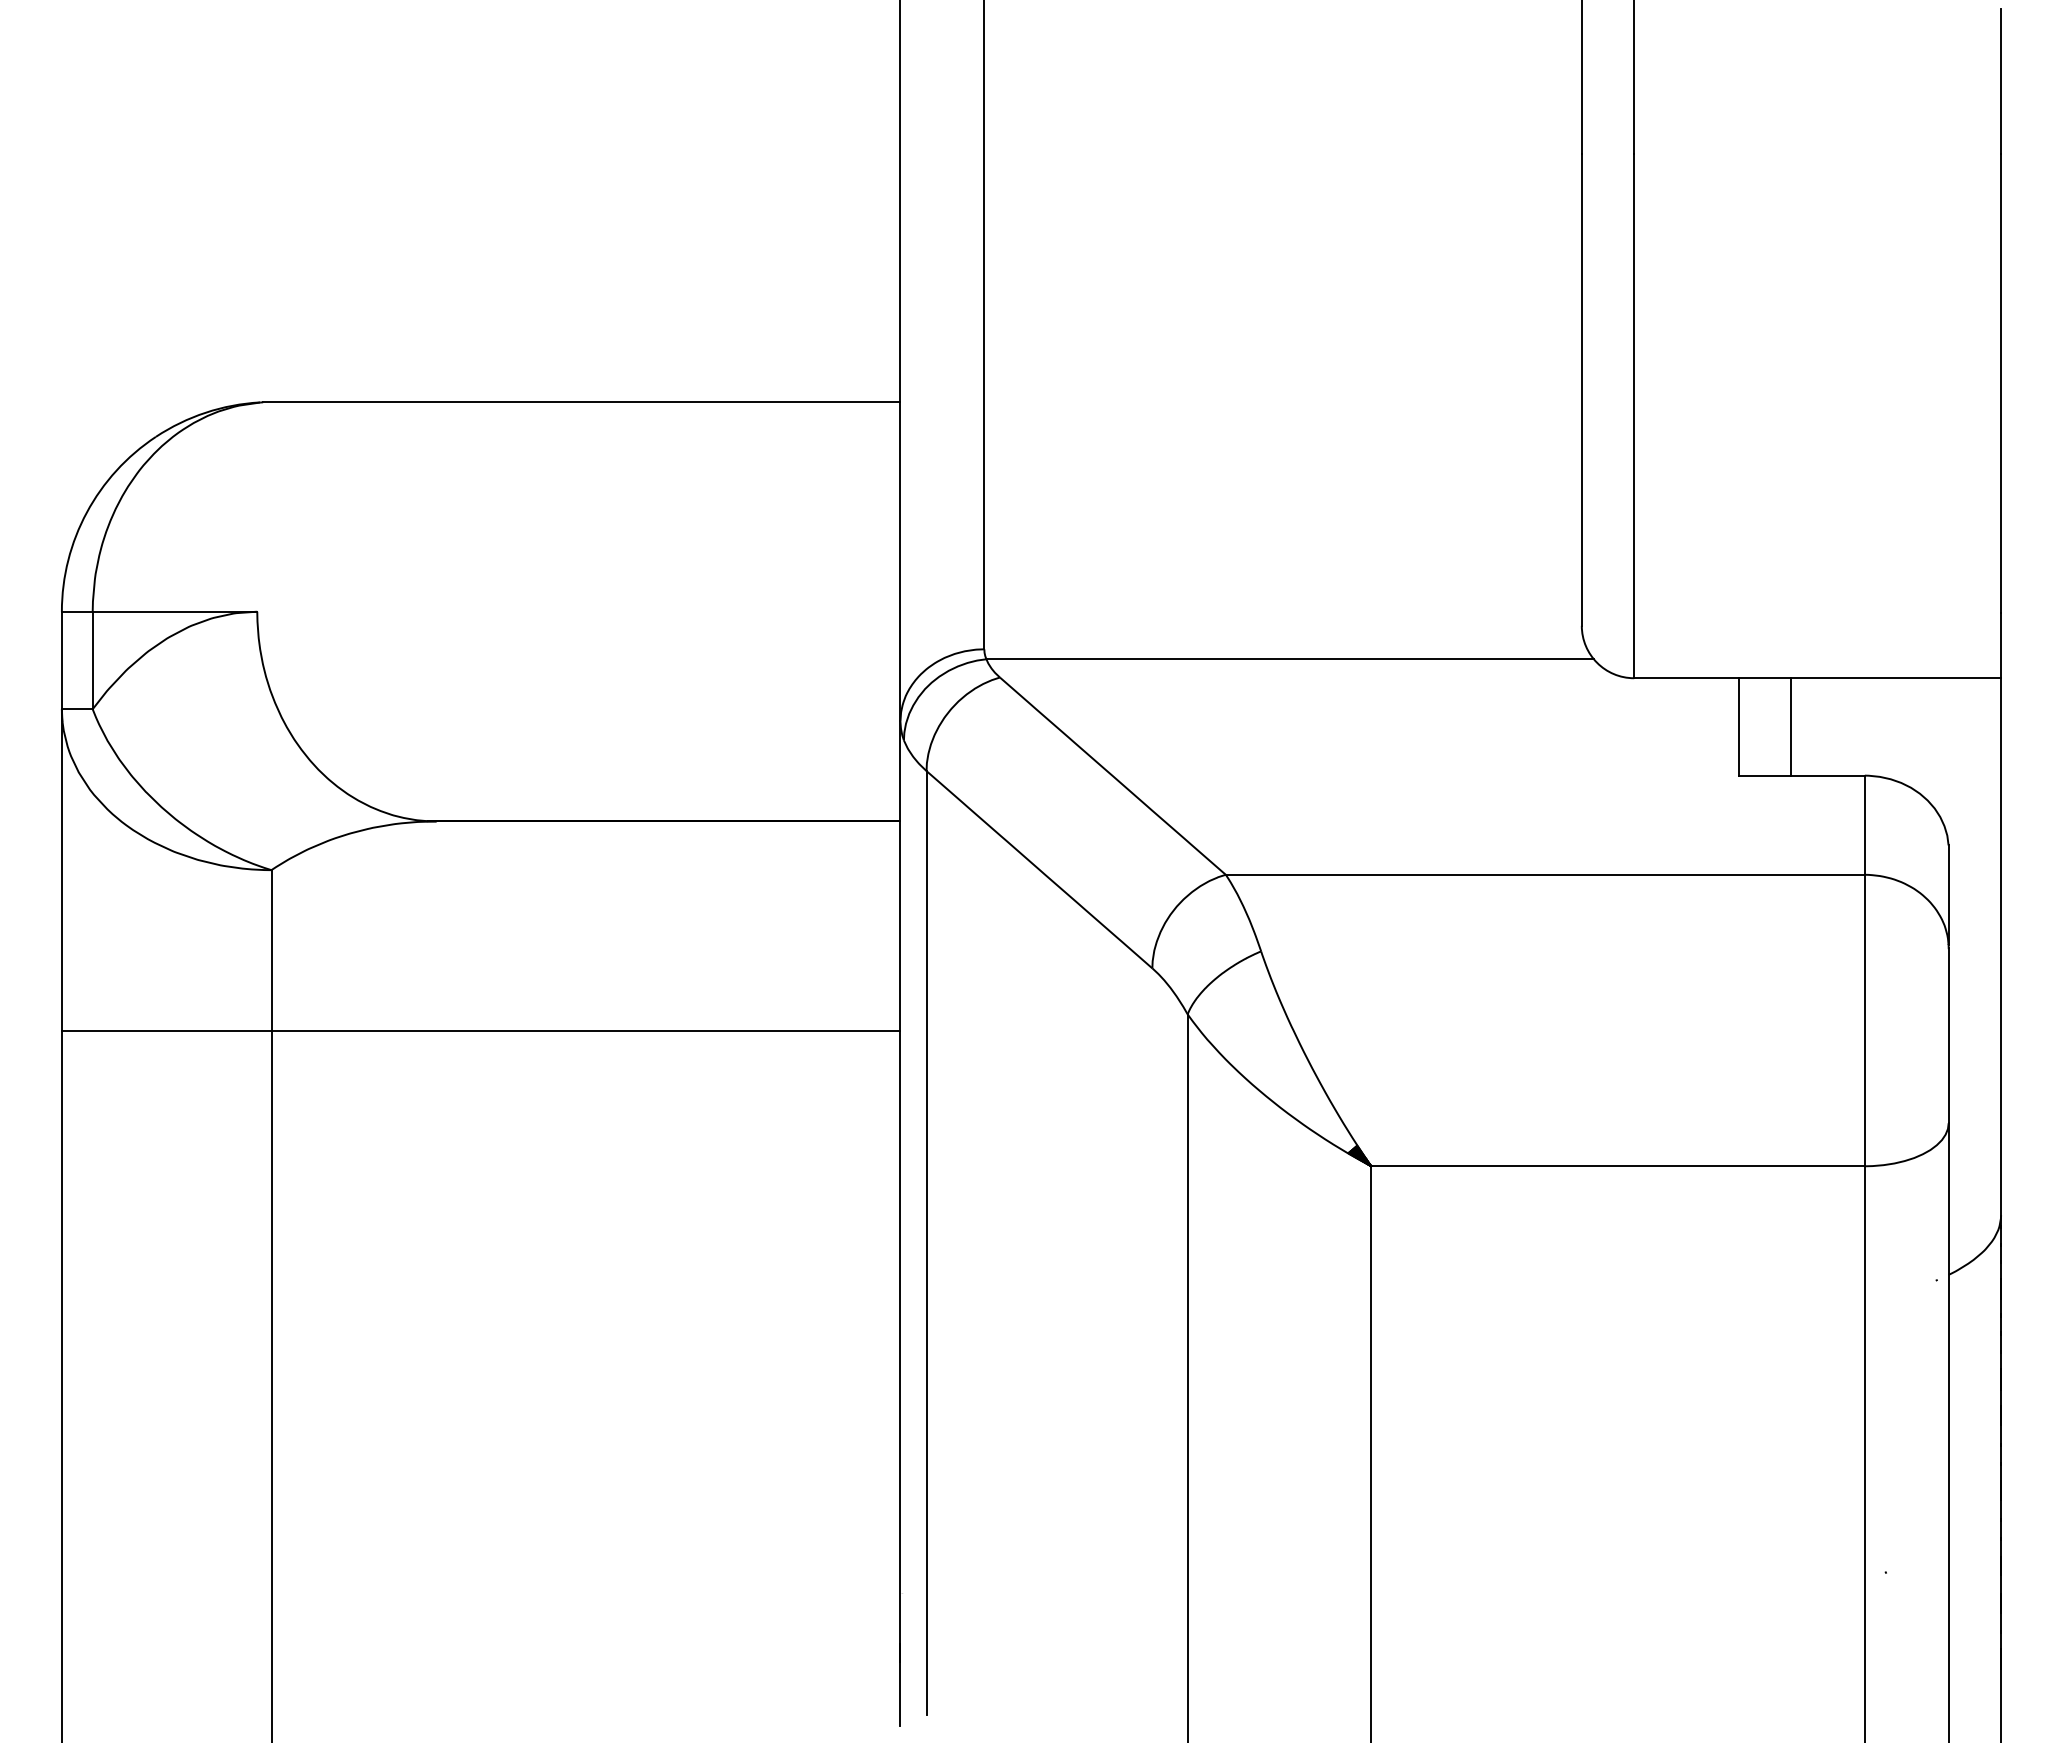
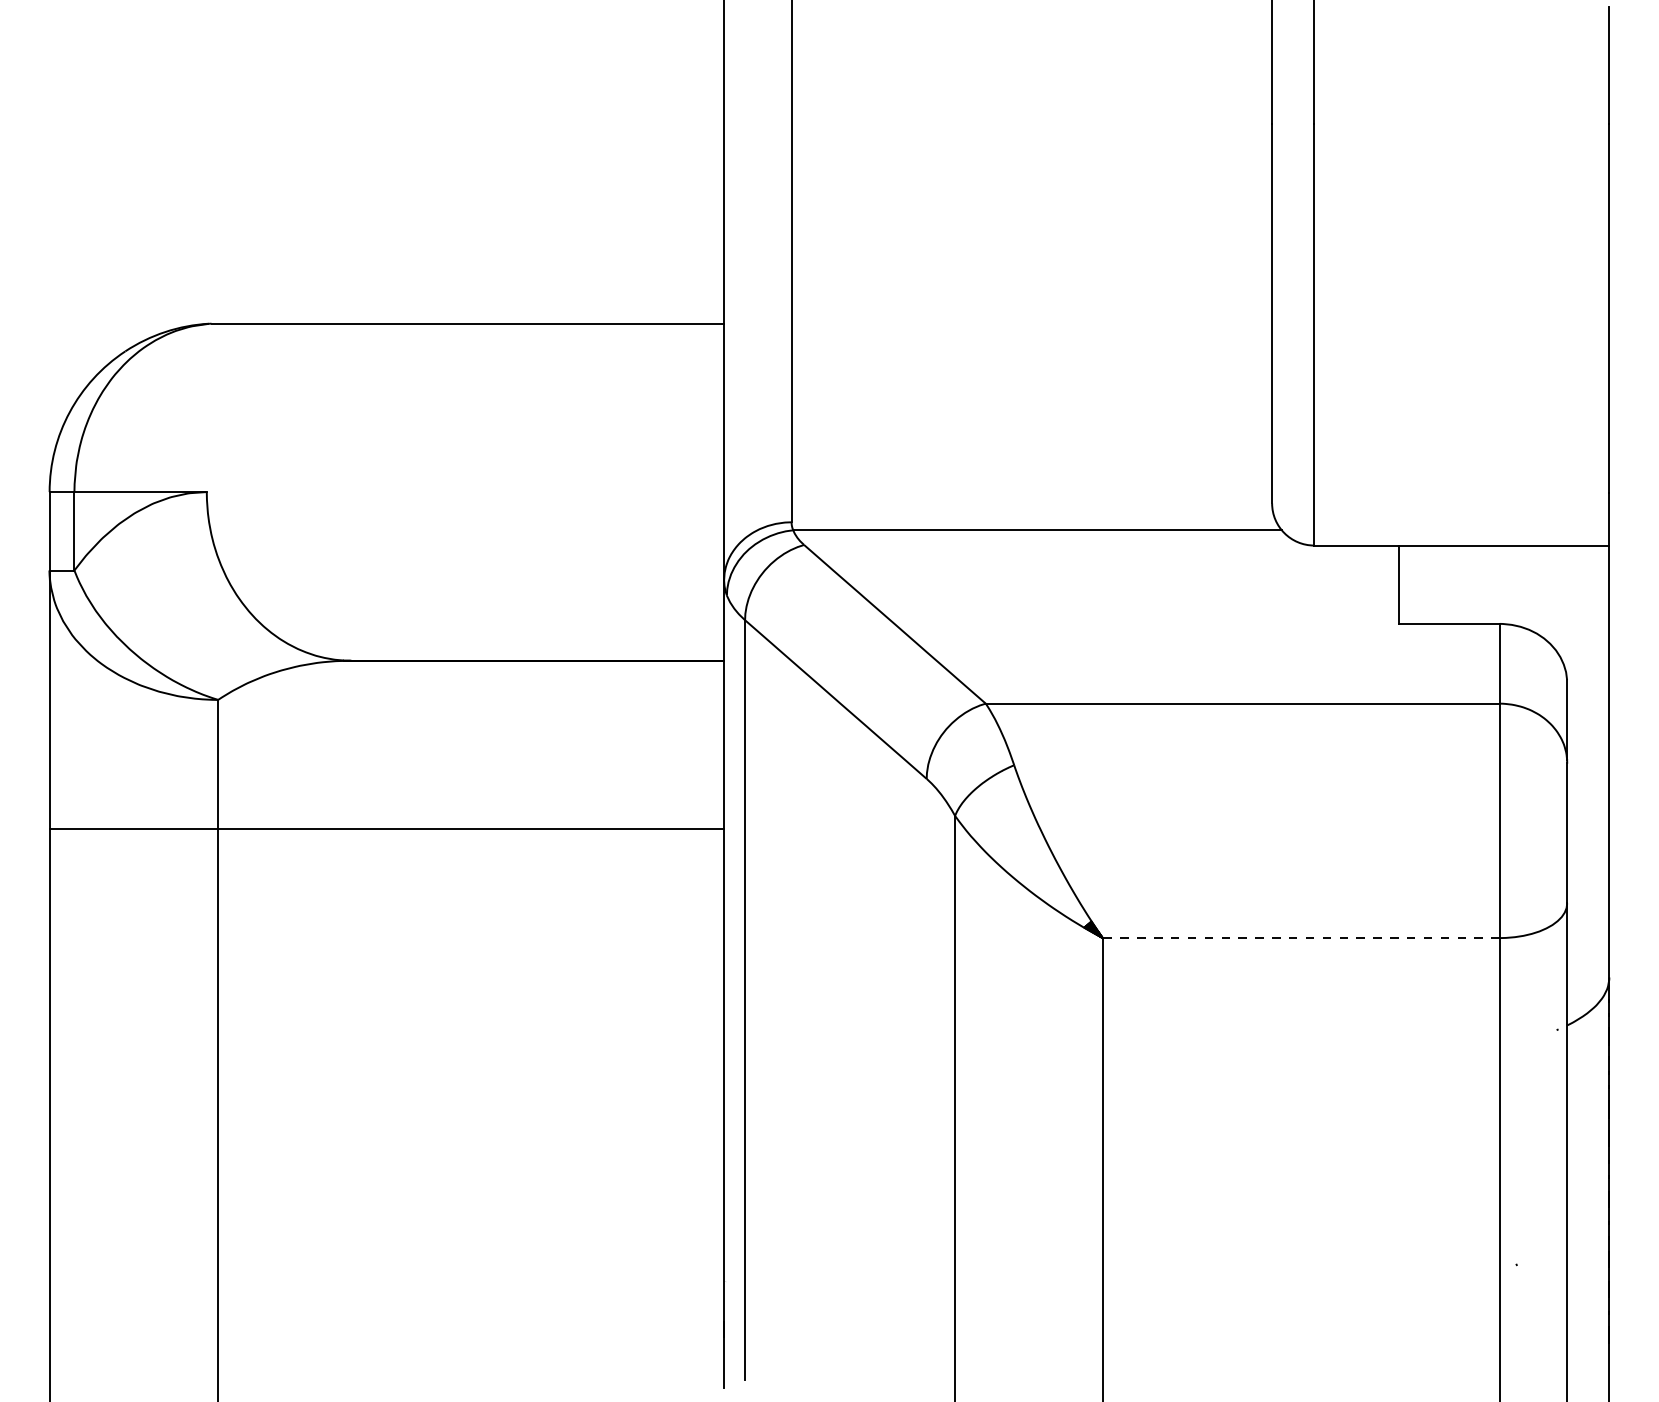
line: (1791, 726) -> (1440, 584), removed
line: (1618, 1166) -> (1301, 938), solid -> dashed

